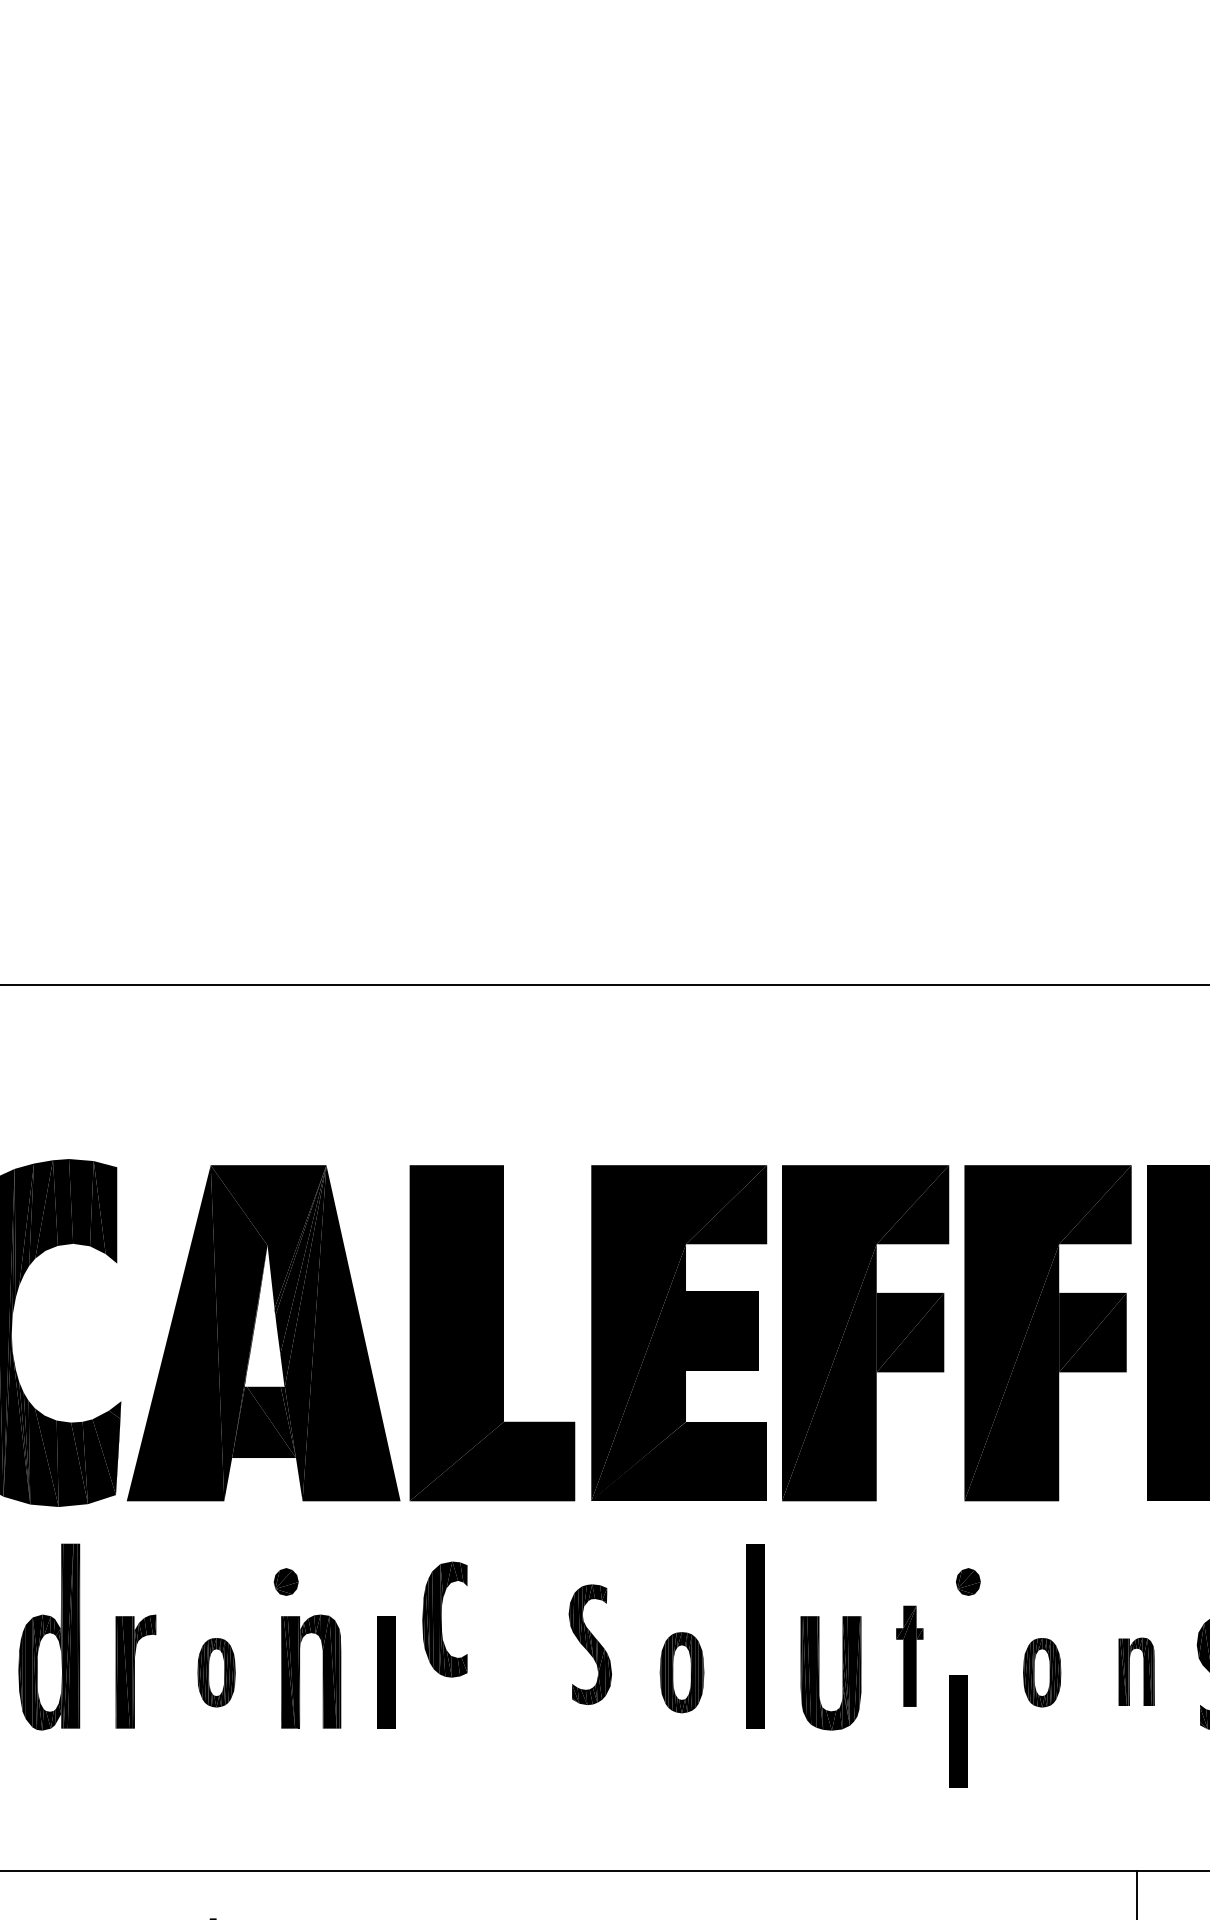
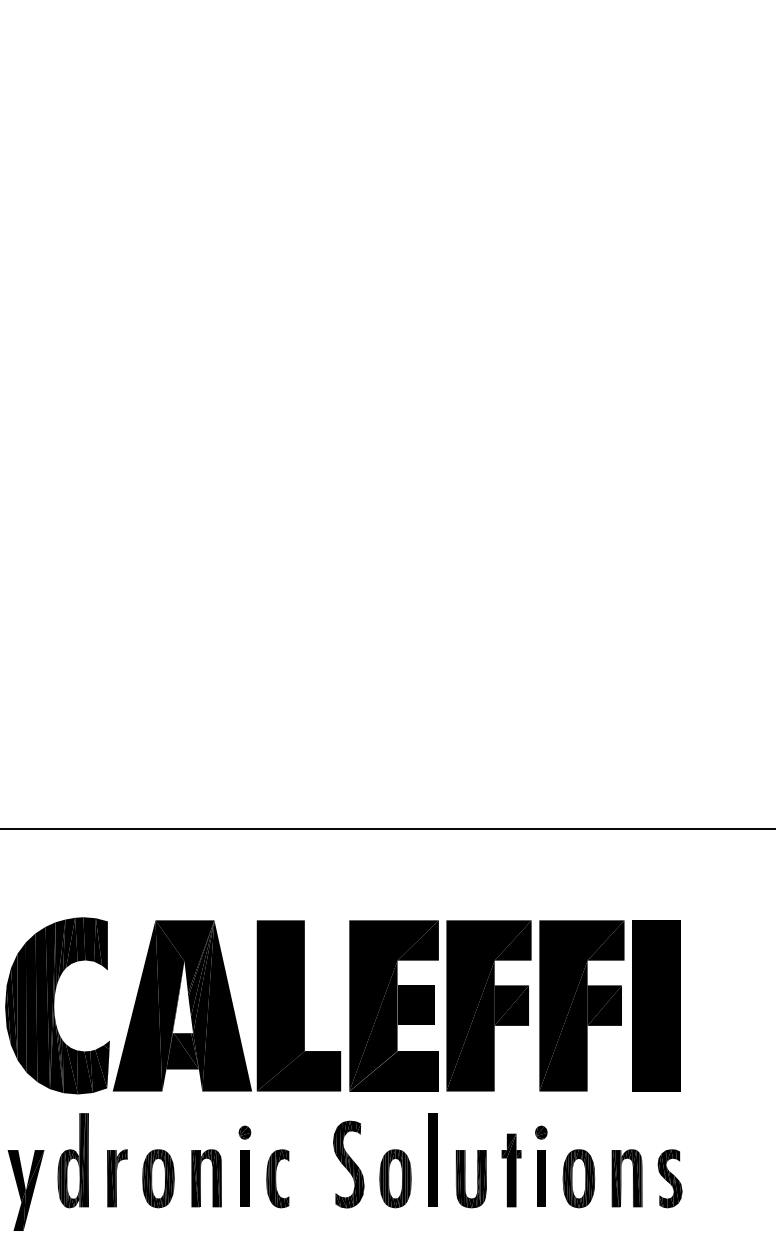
part: (285, 1581) -> (244, 1132), moved
part: (444, 1619) -> (277, 1178), moved
part: (589, 1644) -> (348, 1164), size x1.43
part: (909, 1656) -> (511, 1170), size x1.43
part: (216, 1672) -> (158, 1178), size x1.67
part: (681, 1672) -> (395, 1178), size x1.43
part: (1041, 1672) -> (578, 1178), size x1.67
part: (1135, 1672) -> (626, 1178), size x1.67
part: (958, 1730) -> (541, 1178), moved

